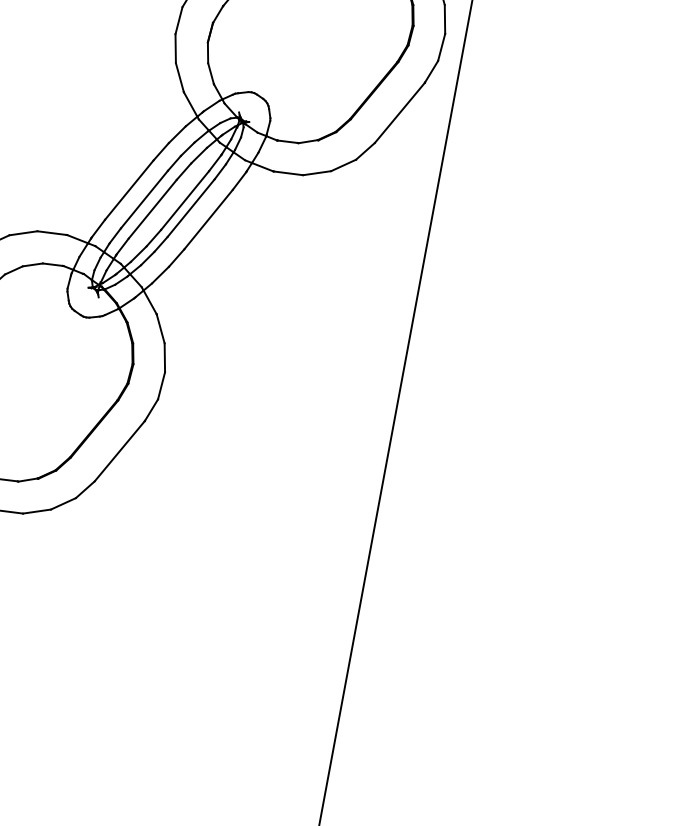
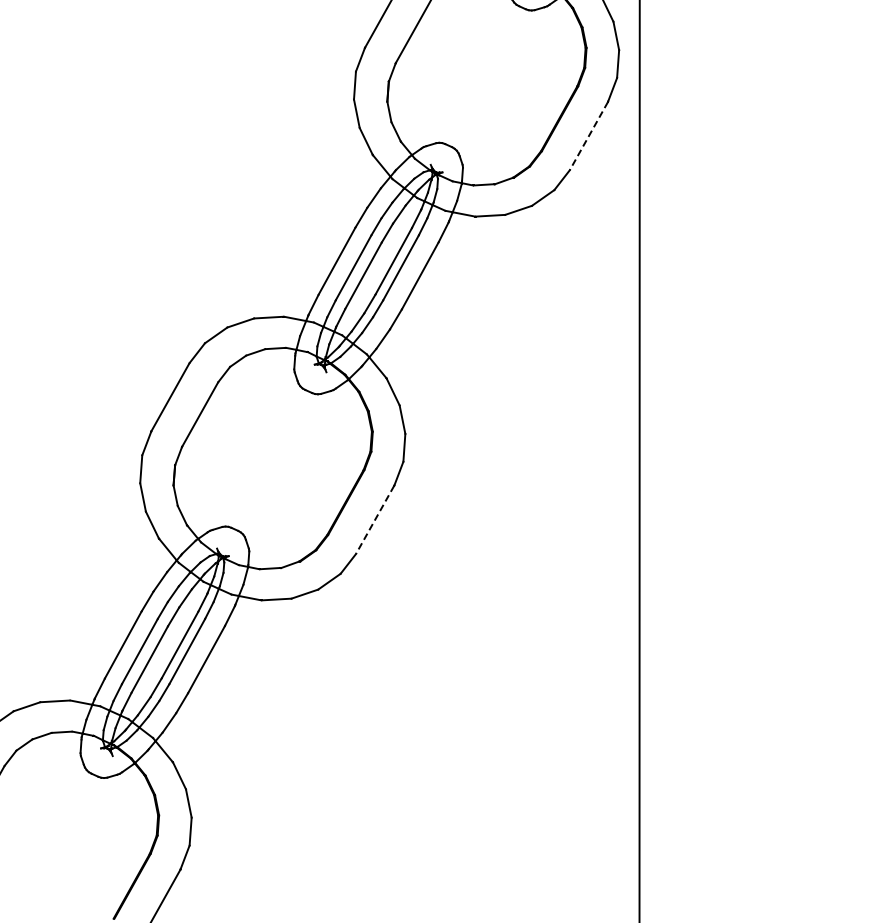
line: (399, 113) -> (588, 136), solid -> dashed
line: (118, 451) -> (374, 520), solid -> dashed

